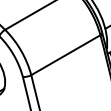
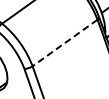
line: (65, 55) -> (64, 43), solid -> dashed

